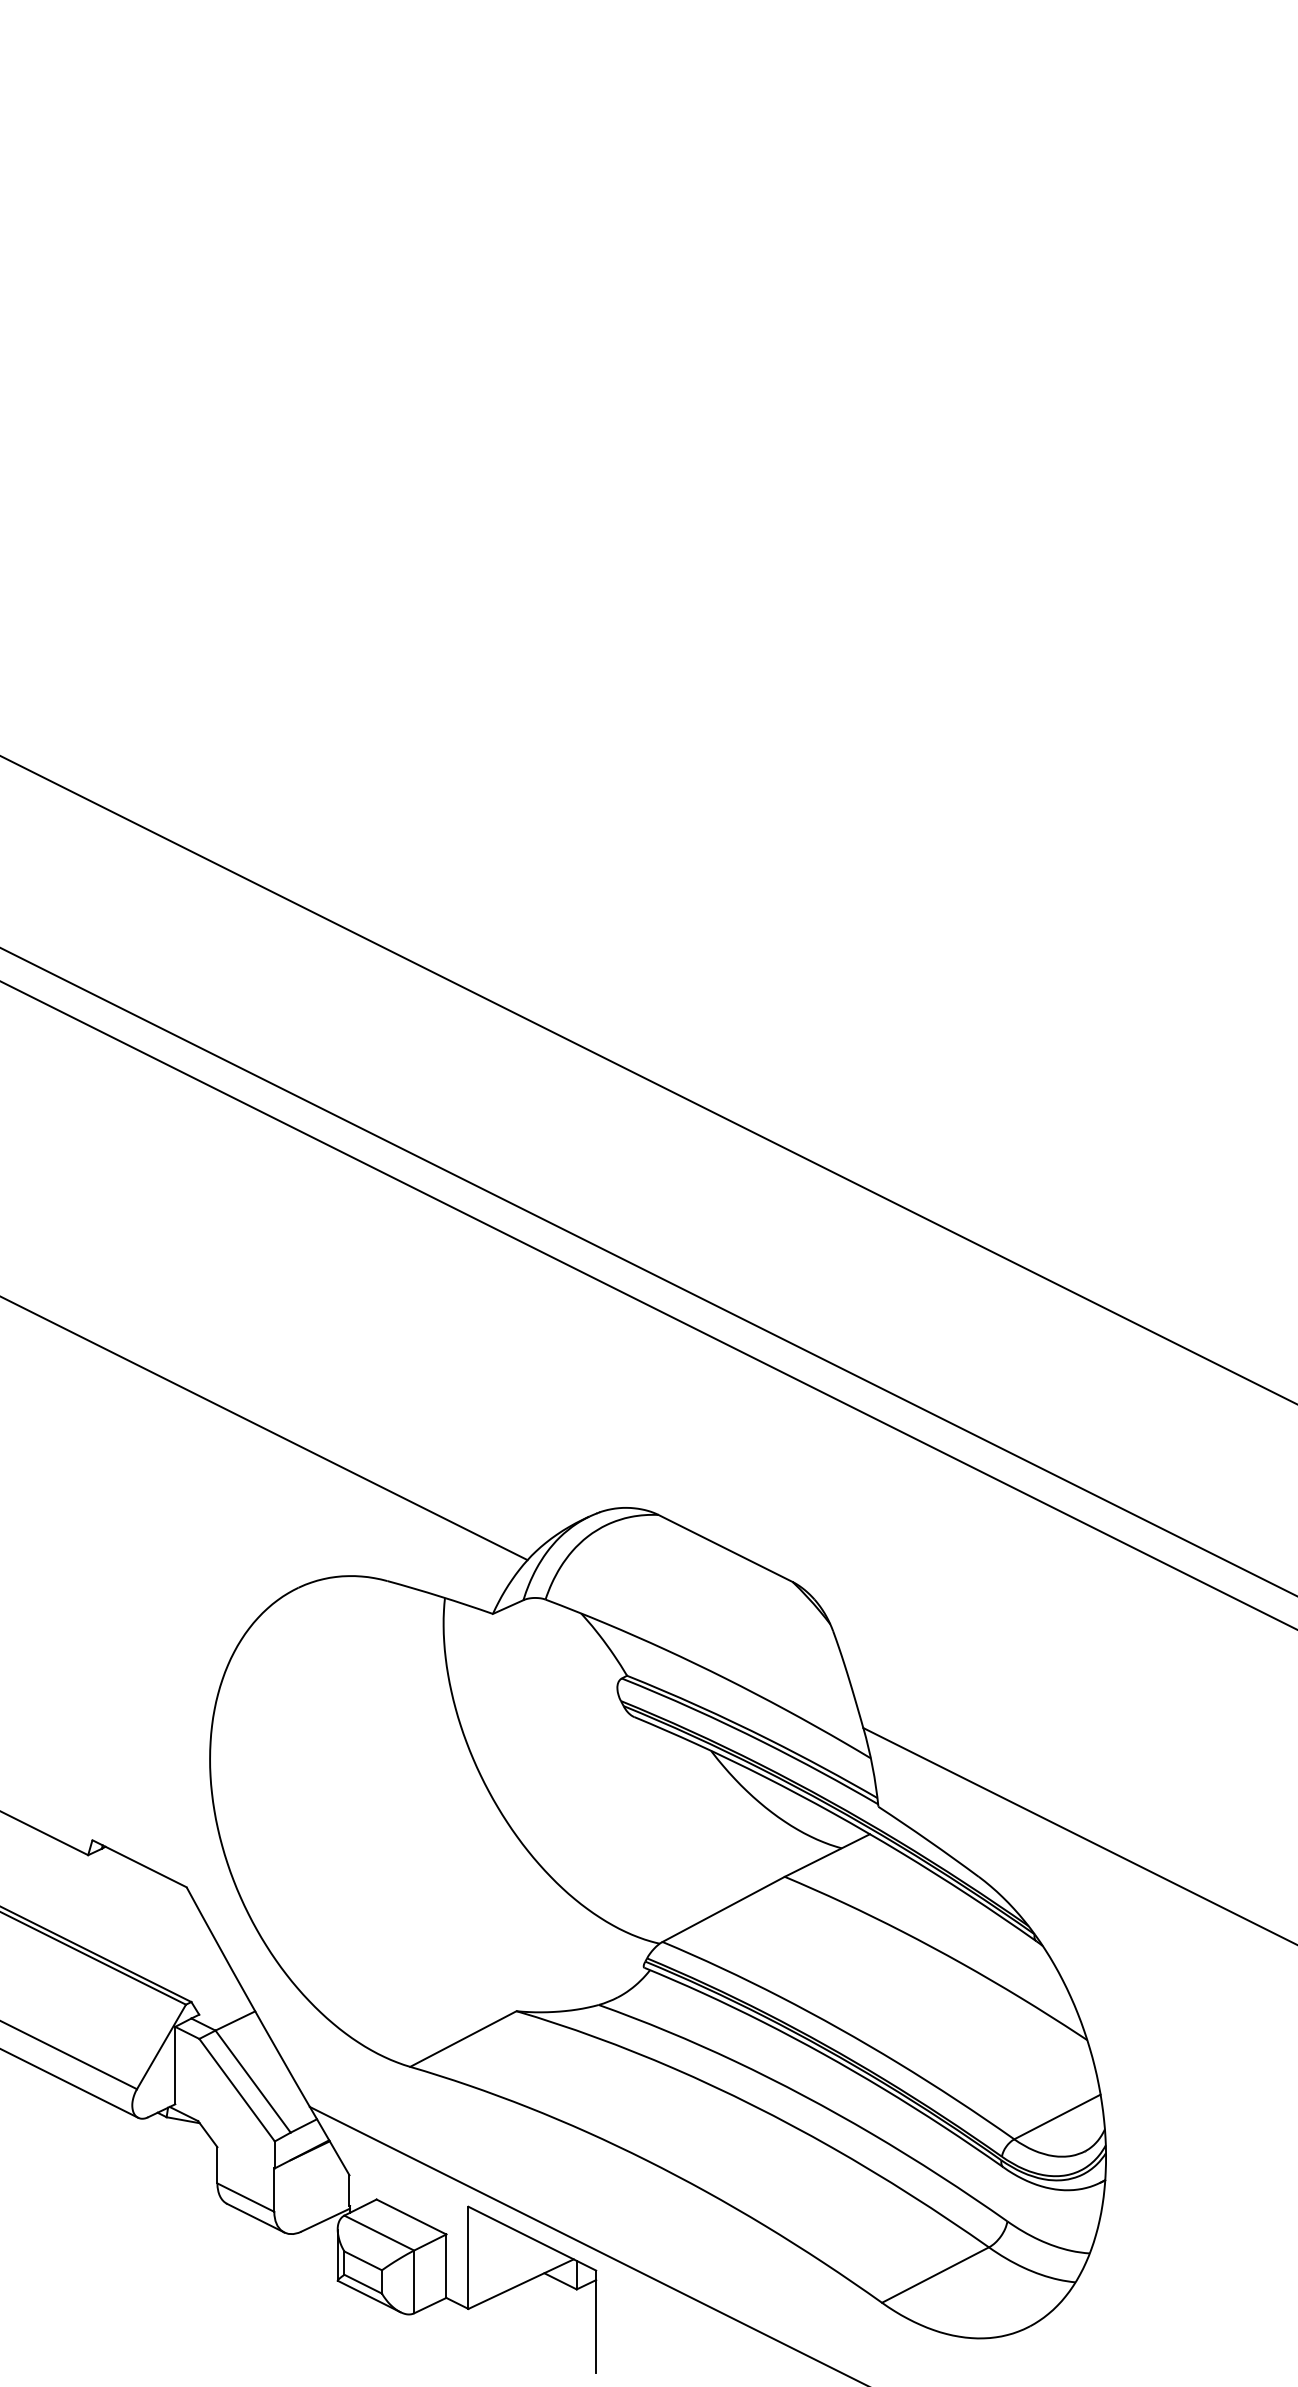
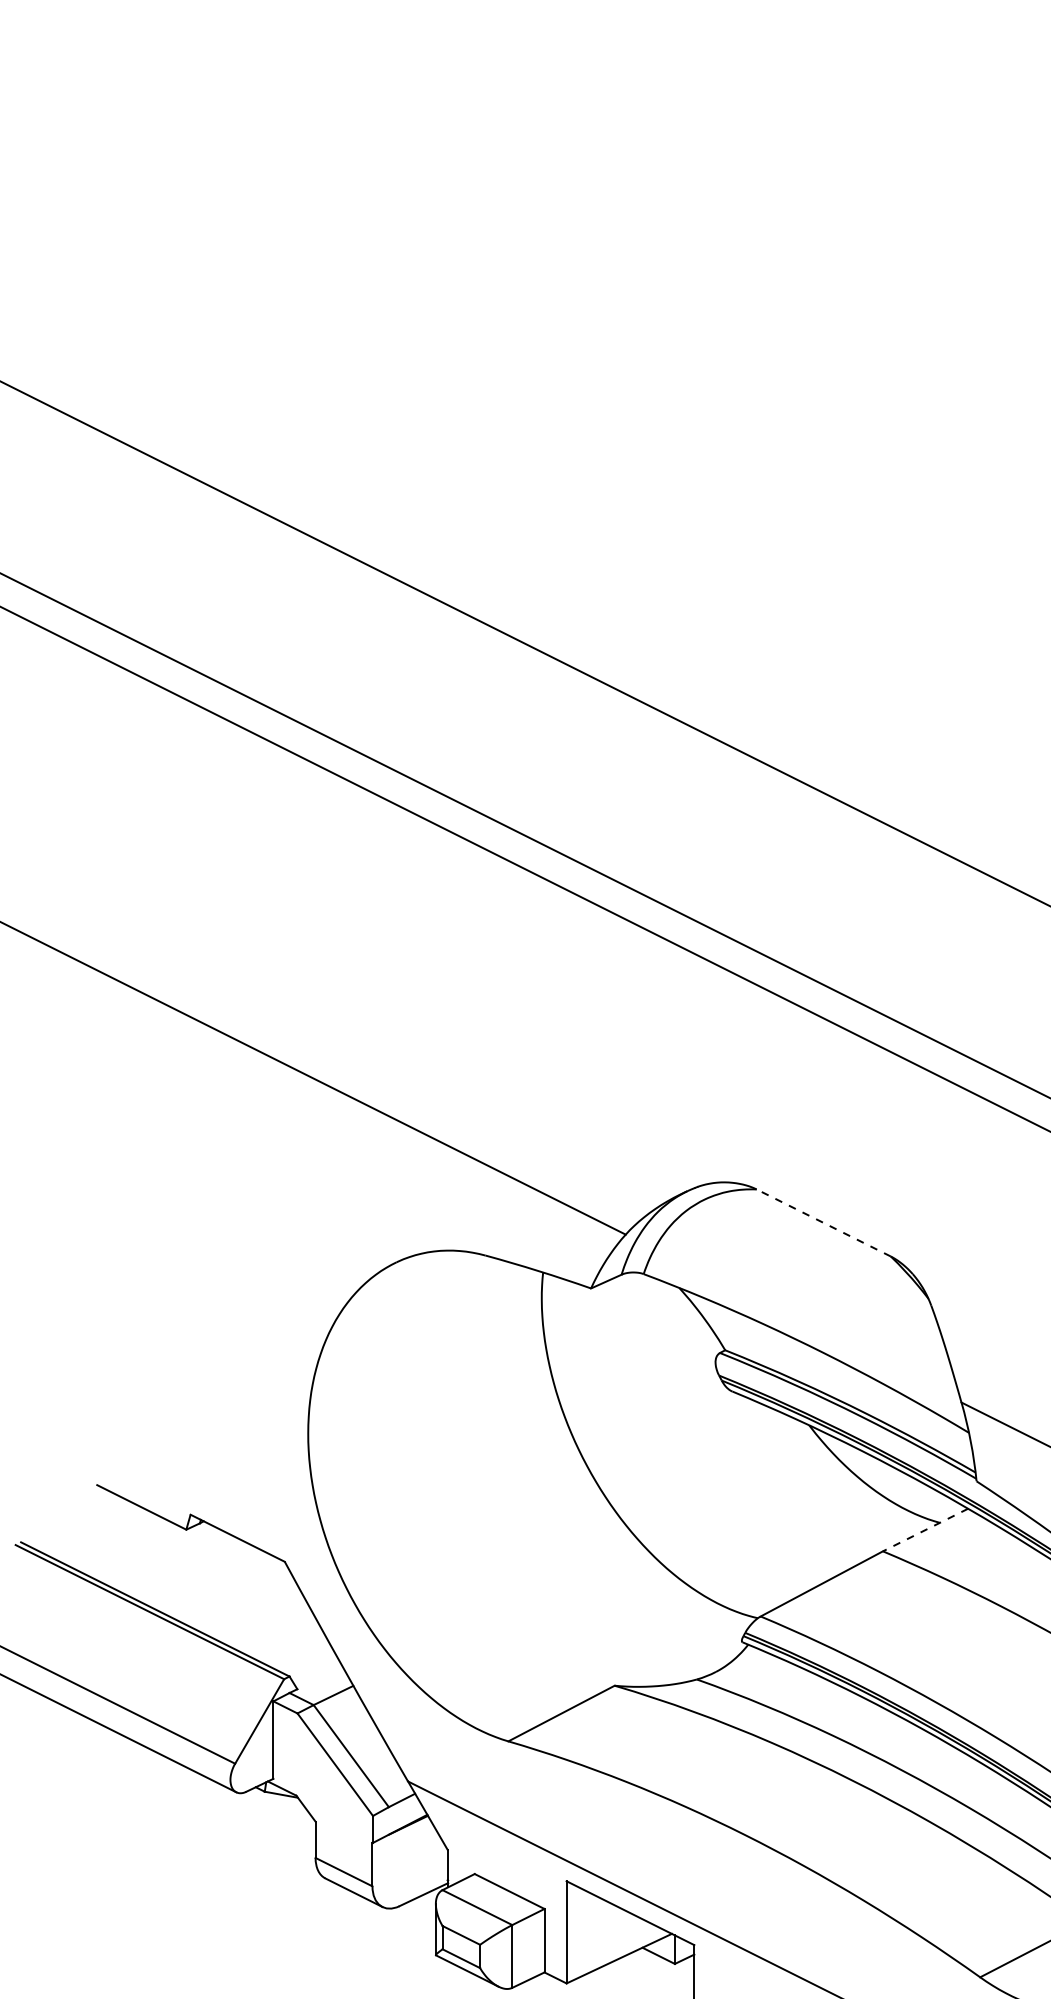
line: (725, 1548) -> (823, 1223), solid -> dashed
line: (827, 1855) -> (925, 1530), solid -> dashed

